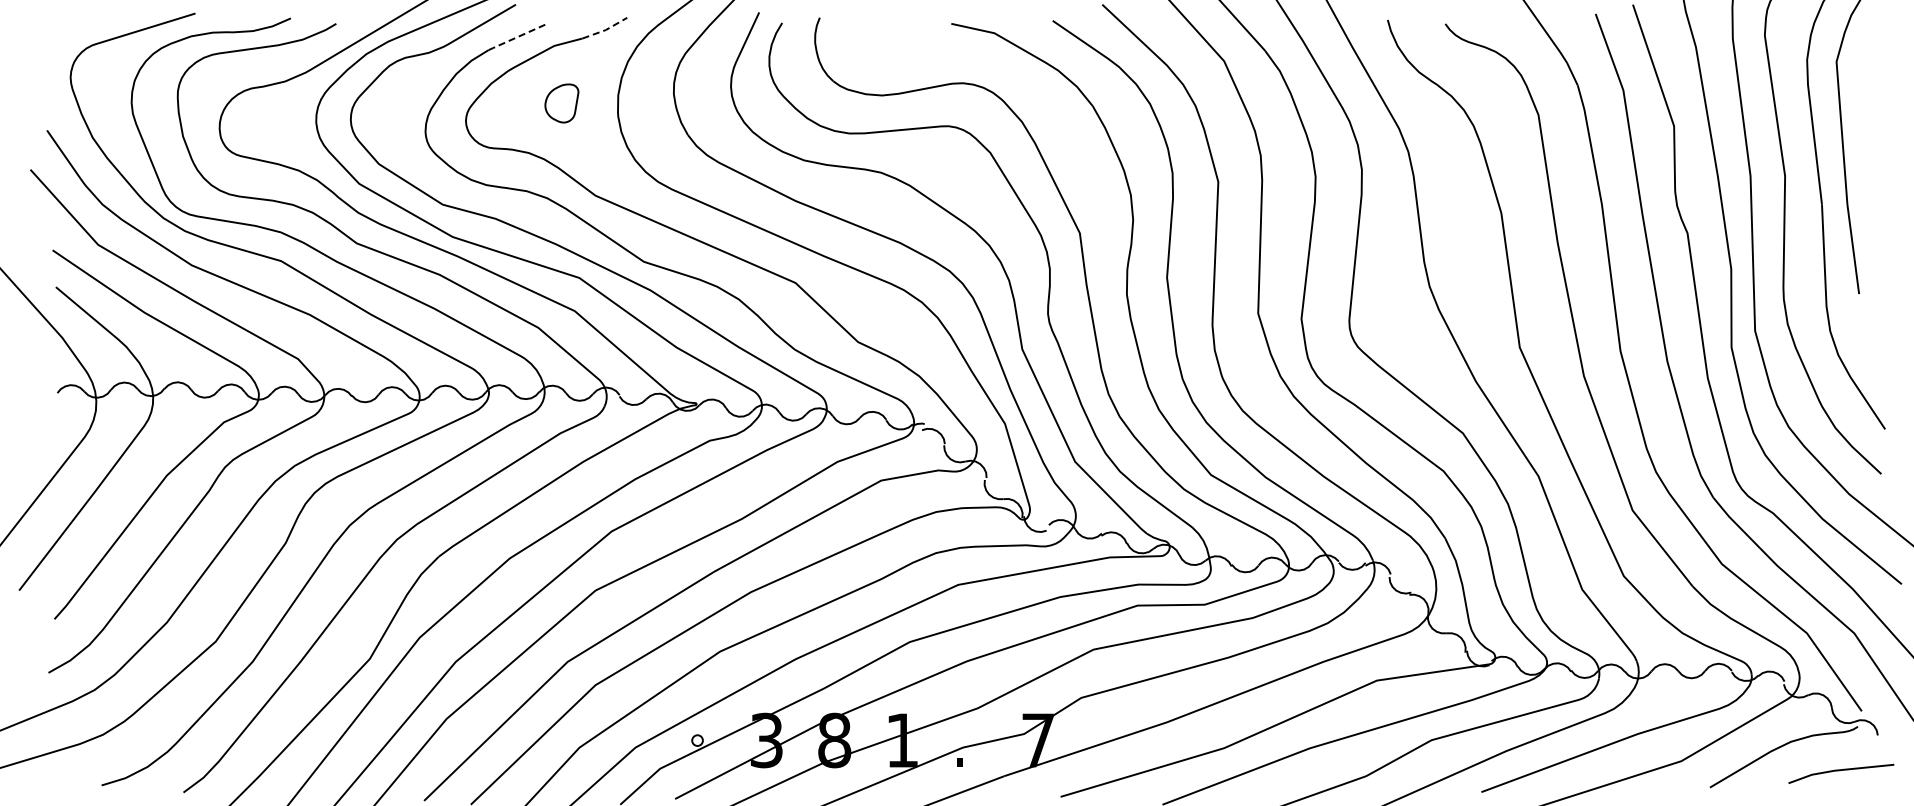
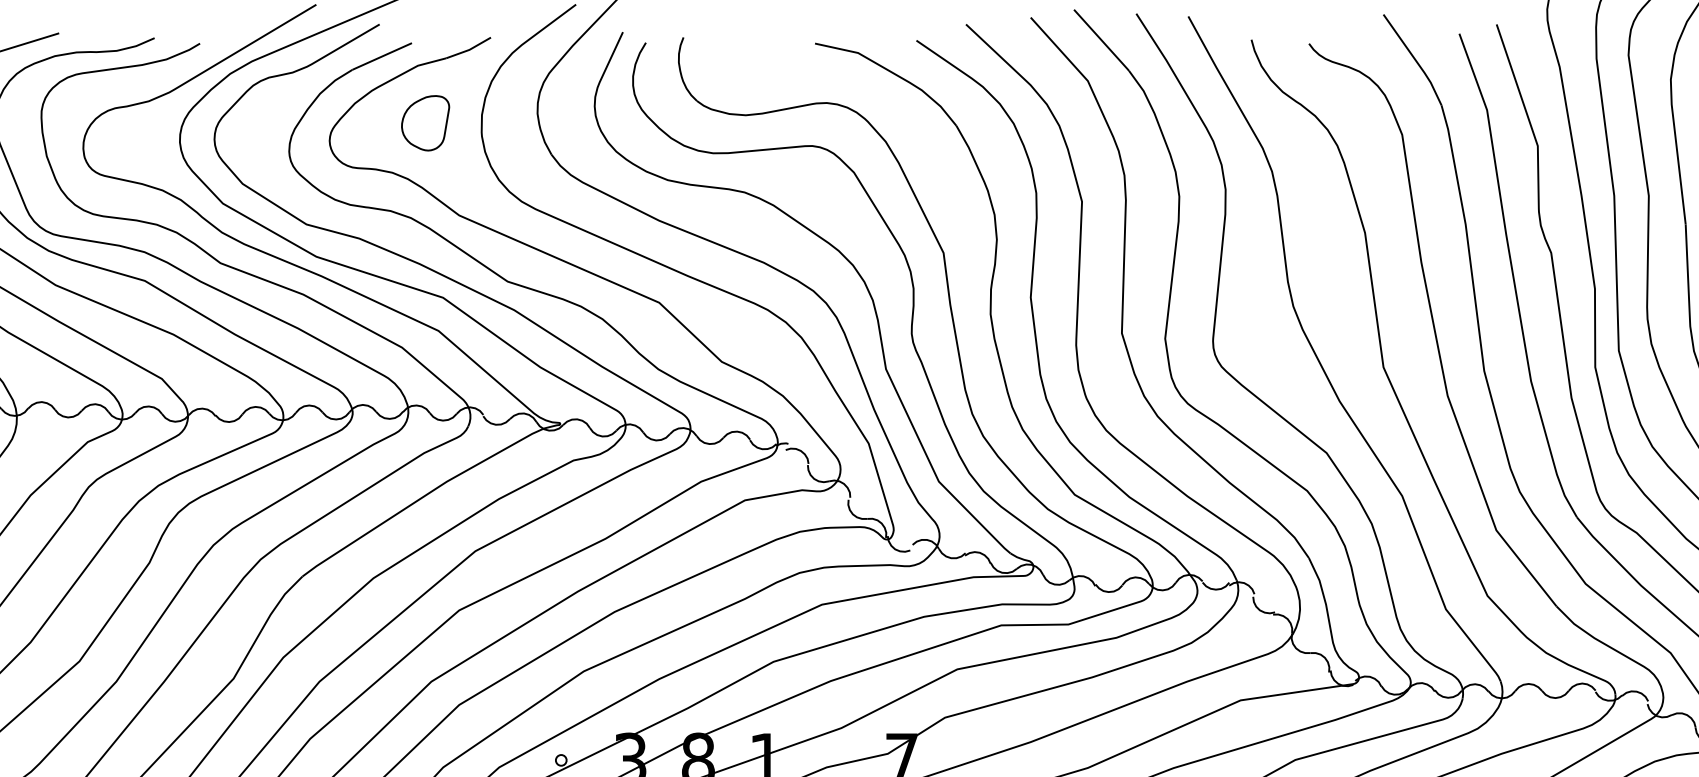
line: (605, 30) -> (469, 50), dashed -> solid
line: (518, 36) -> (382, 56), dashed -> solid
part: (561, 103) -> (425, 123), size x1.43

